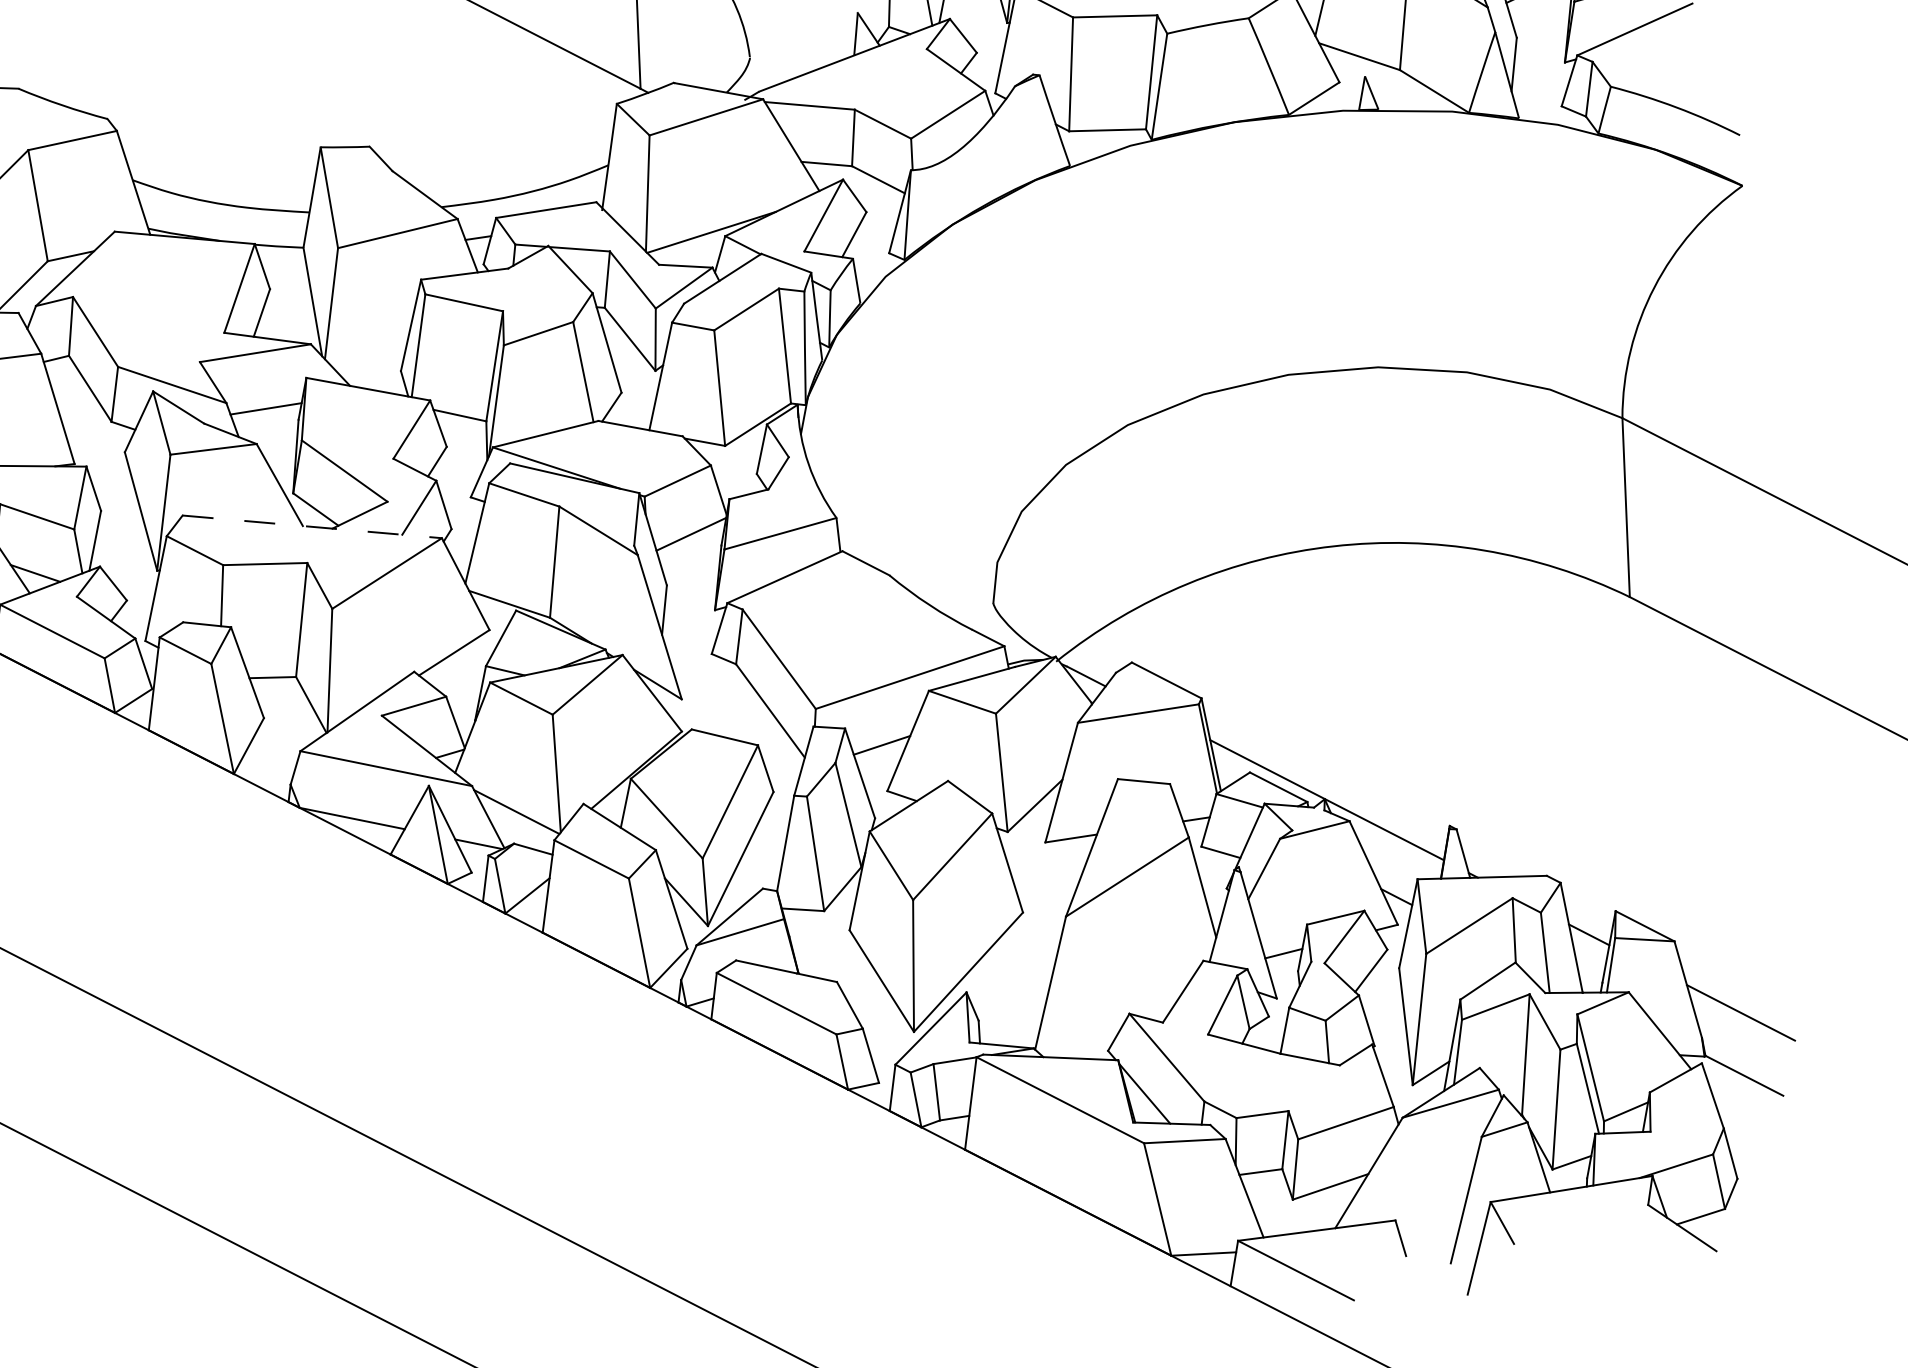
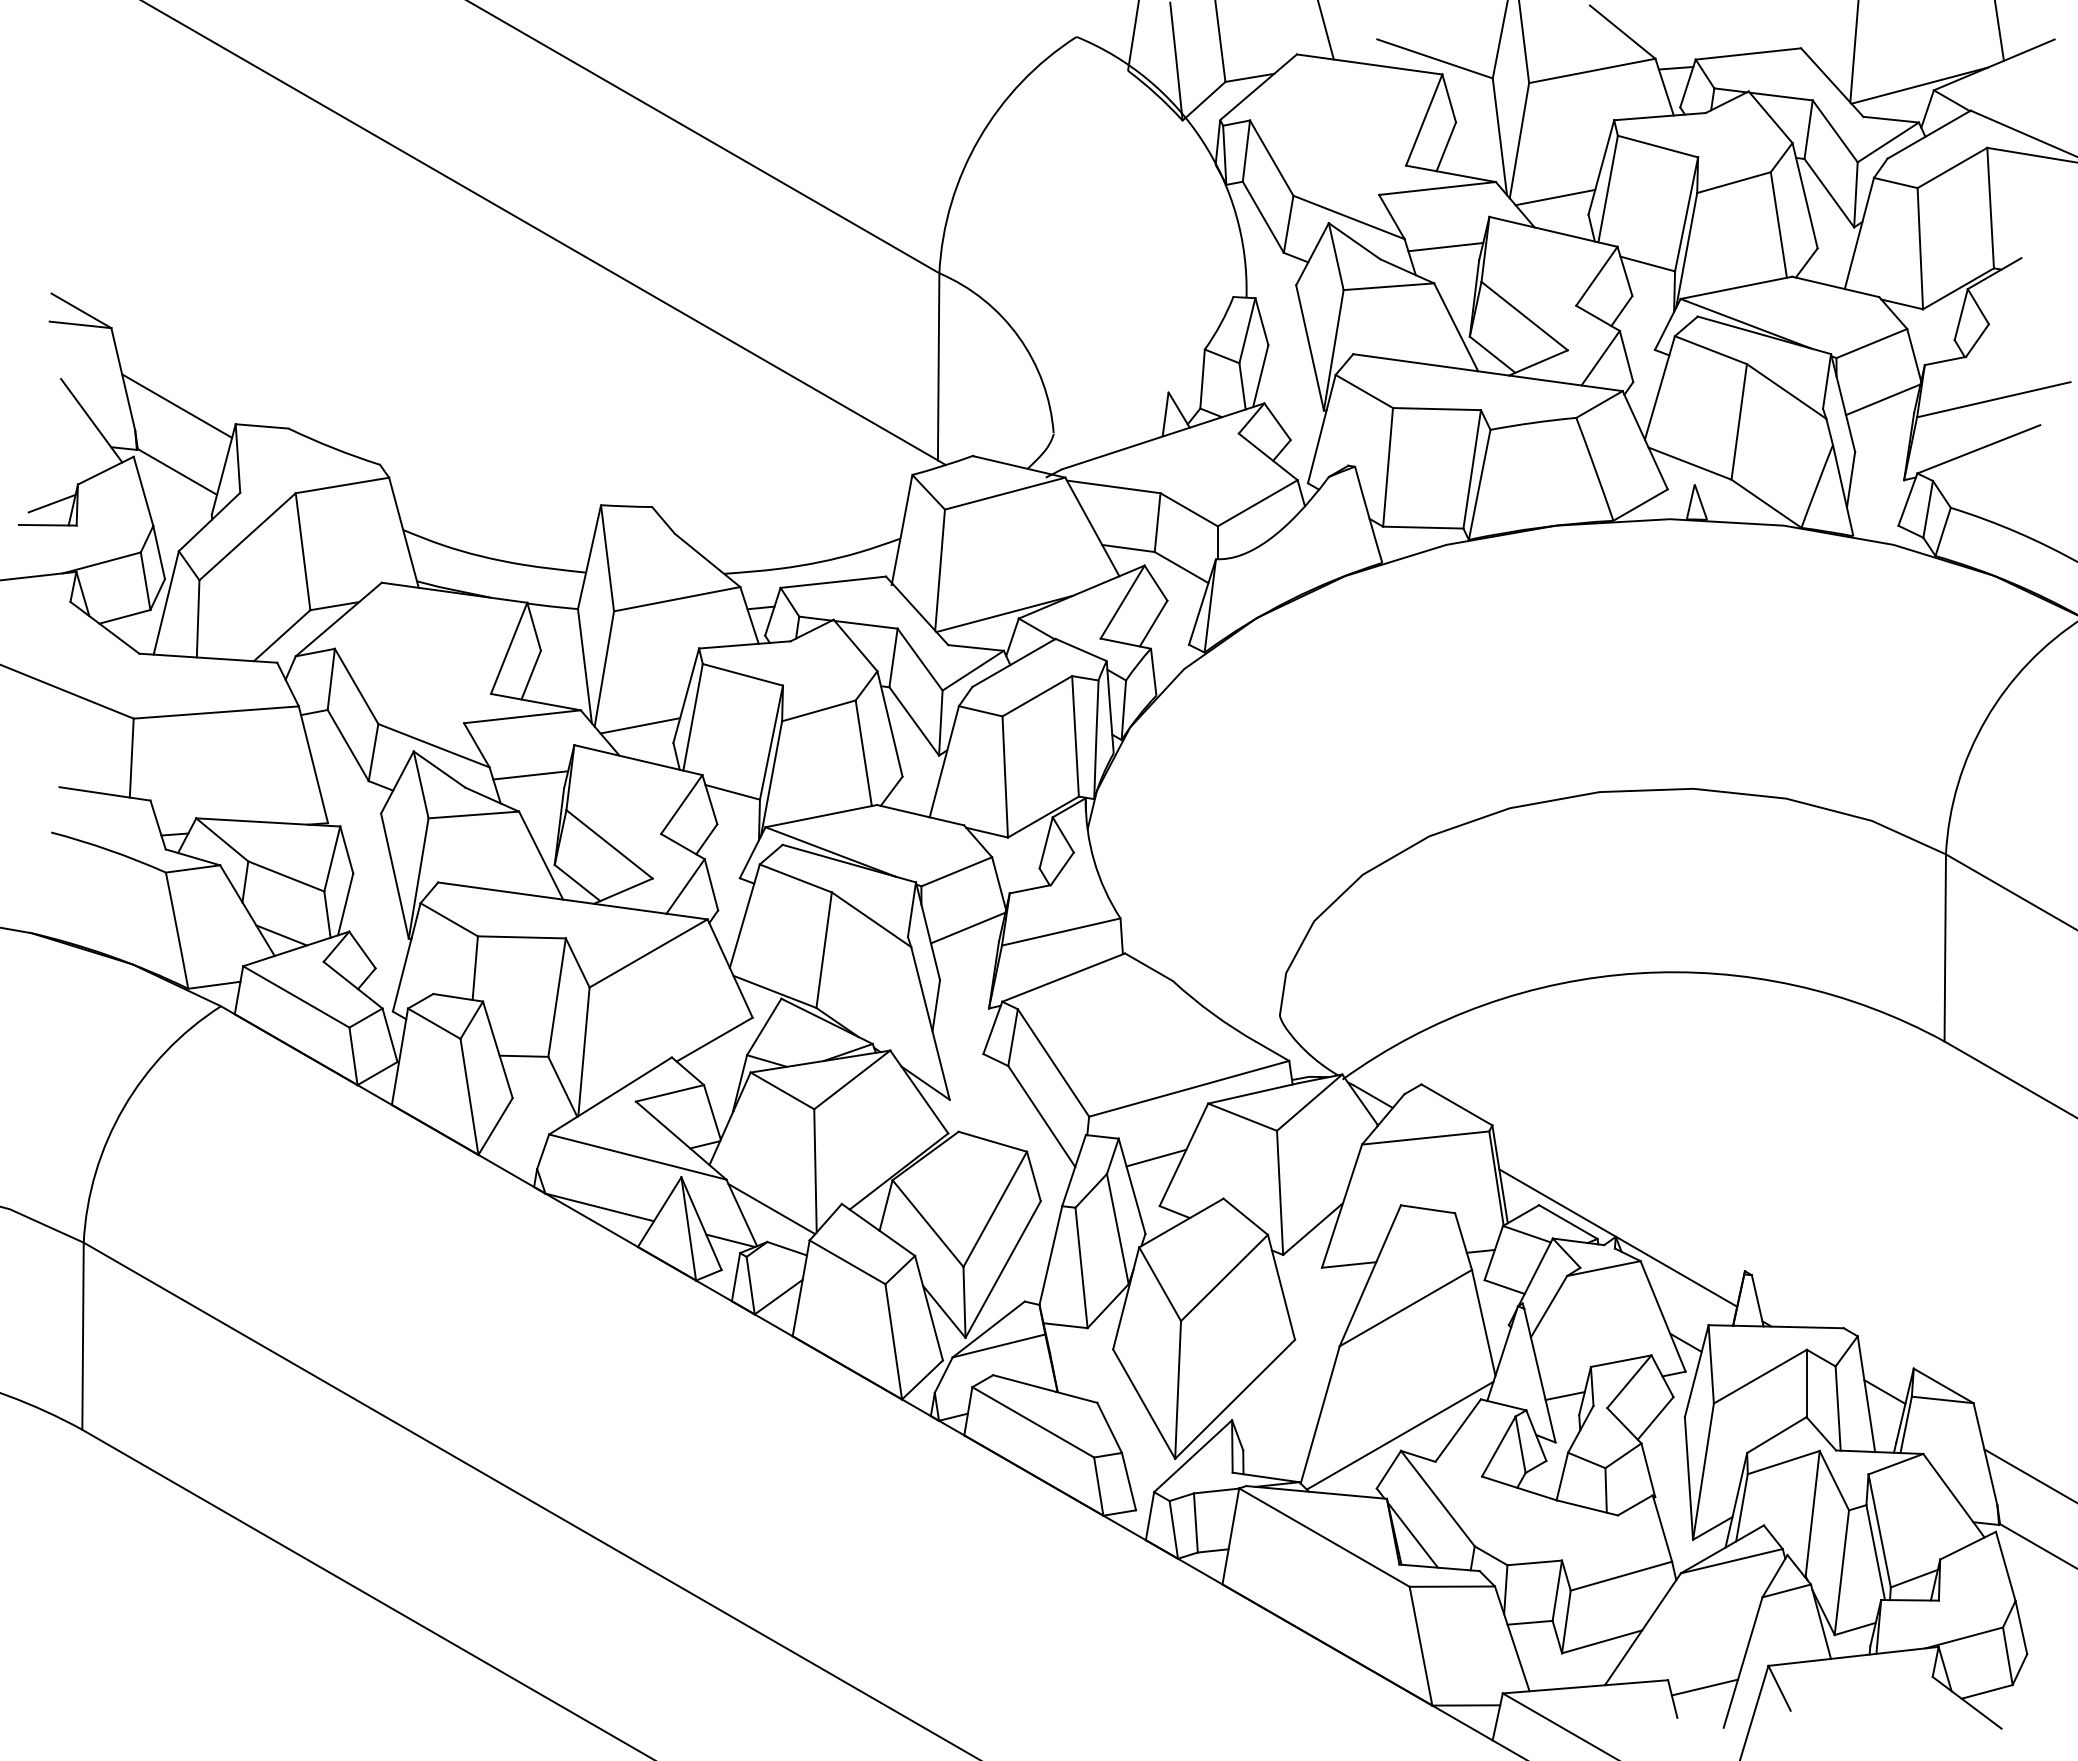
line: (368, 356) -> (640, 725), added
line: (311, 526) -> (572, 900), dashed -> solid
line: (1127, 999) -> (1399, 1435), added
line: (1430, 1225) -> (1704, 1687), added

